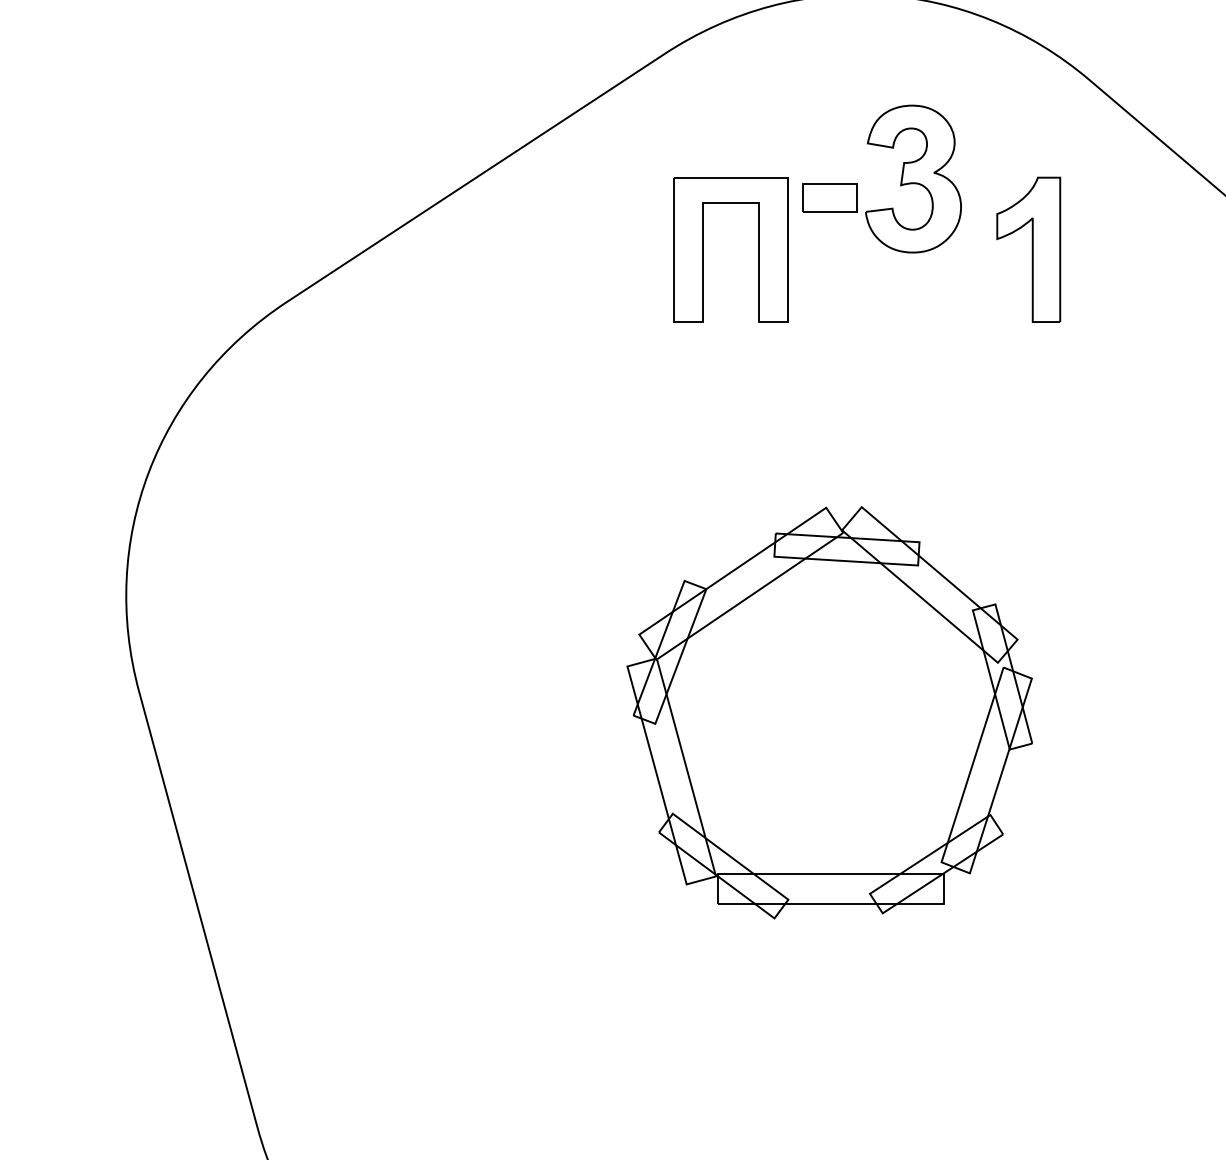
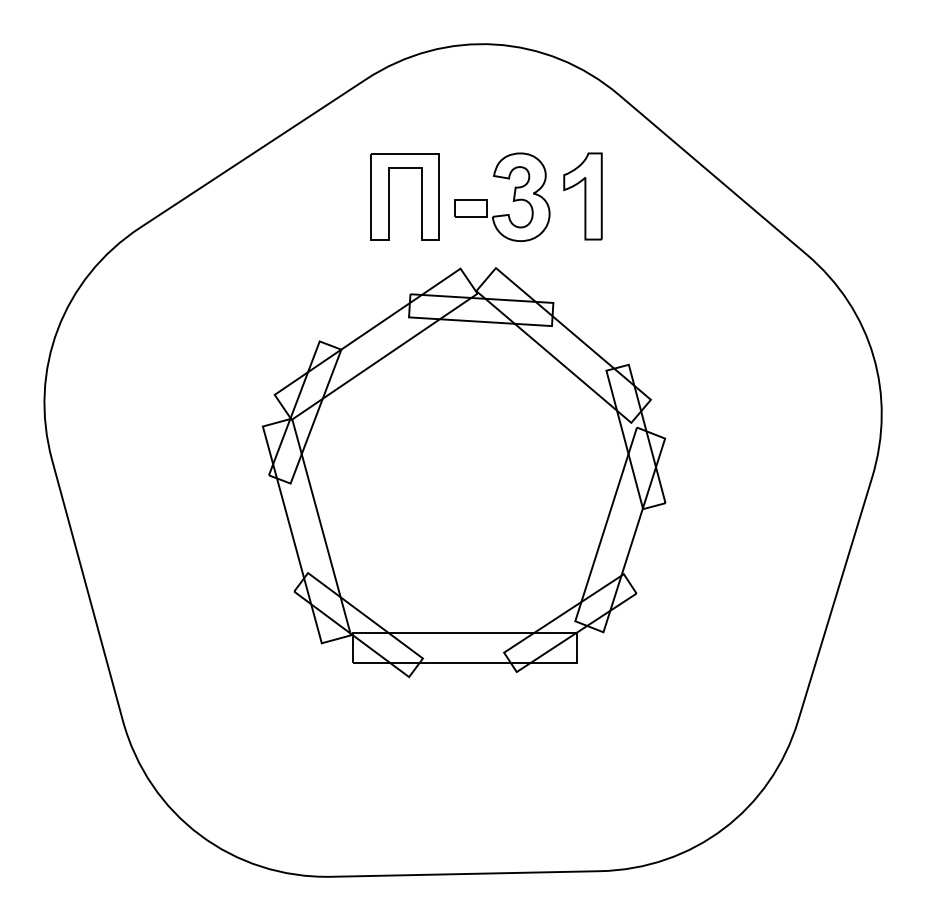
part: (900, 177) -> (513, 196), moved
part: (830, 712) -> (464, 472), size x1.67

